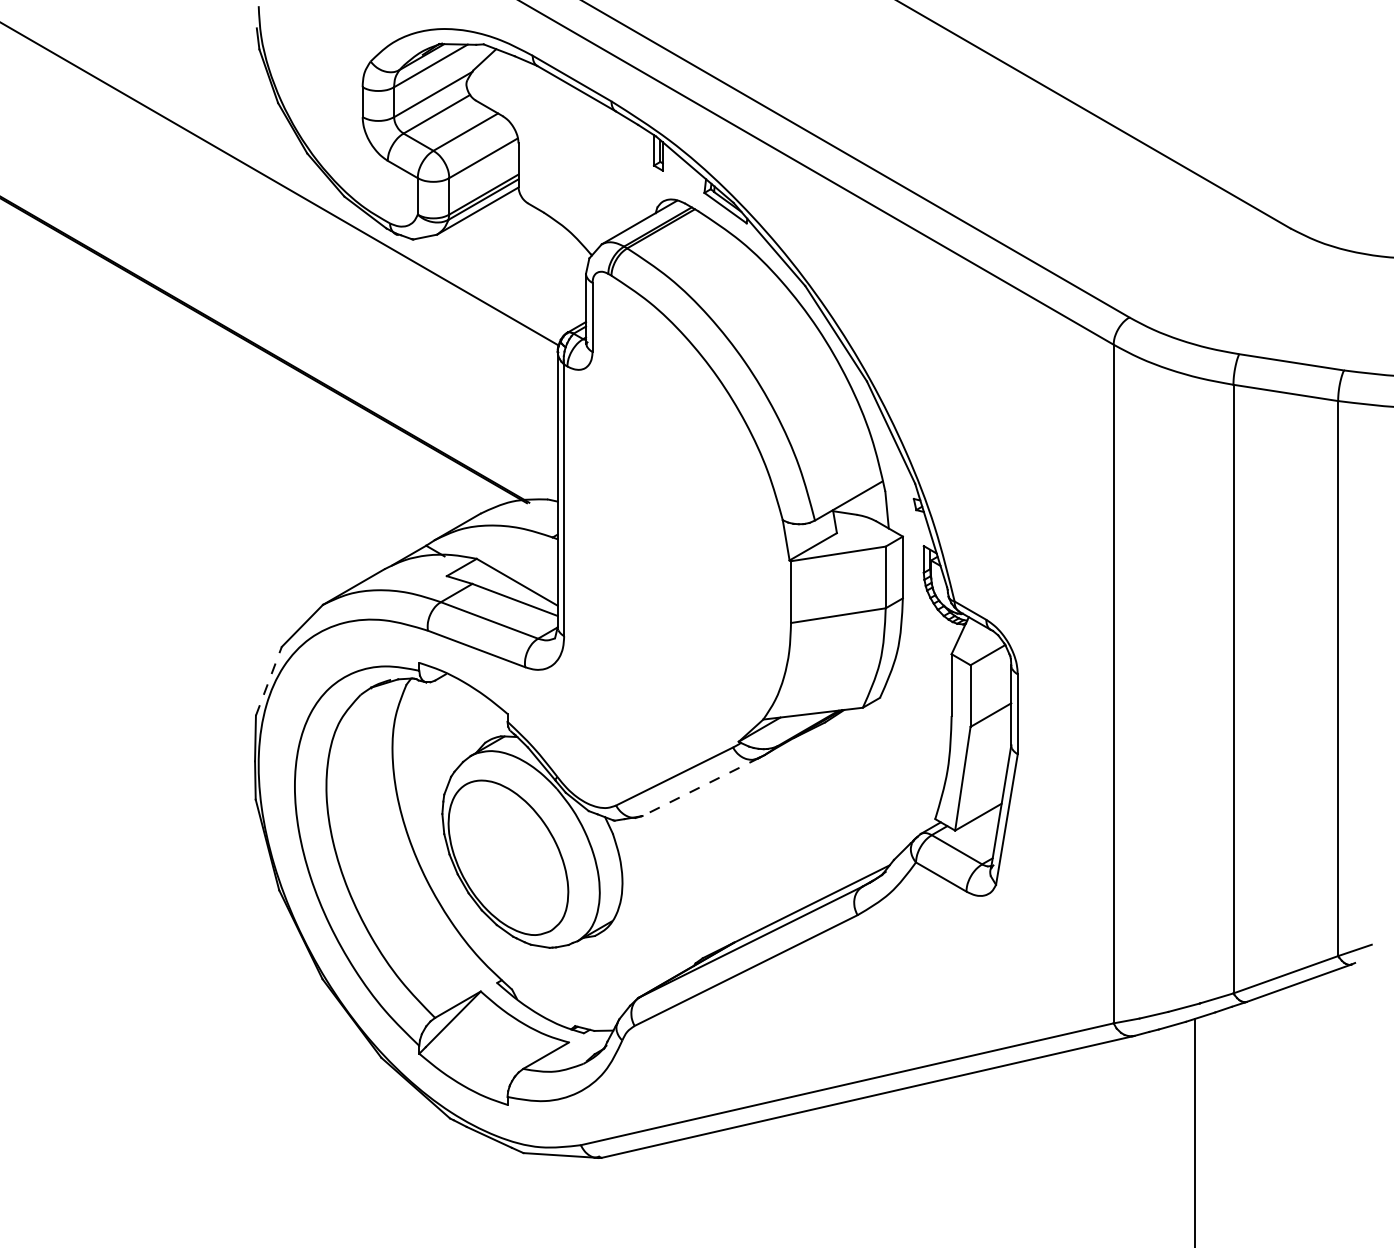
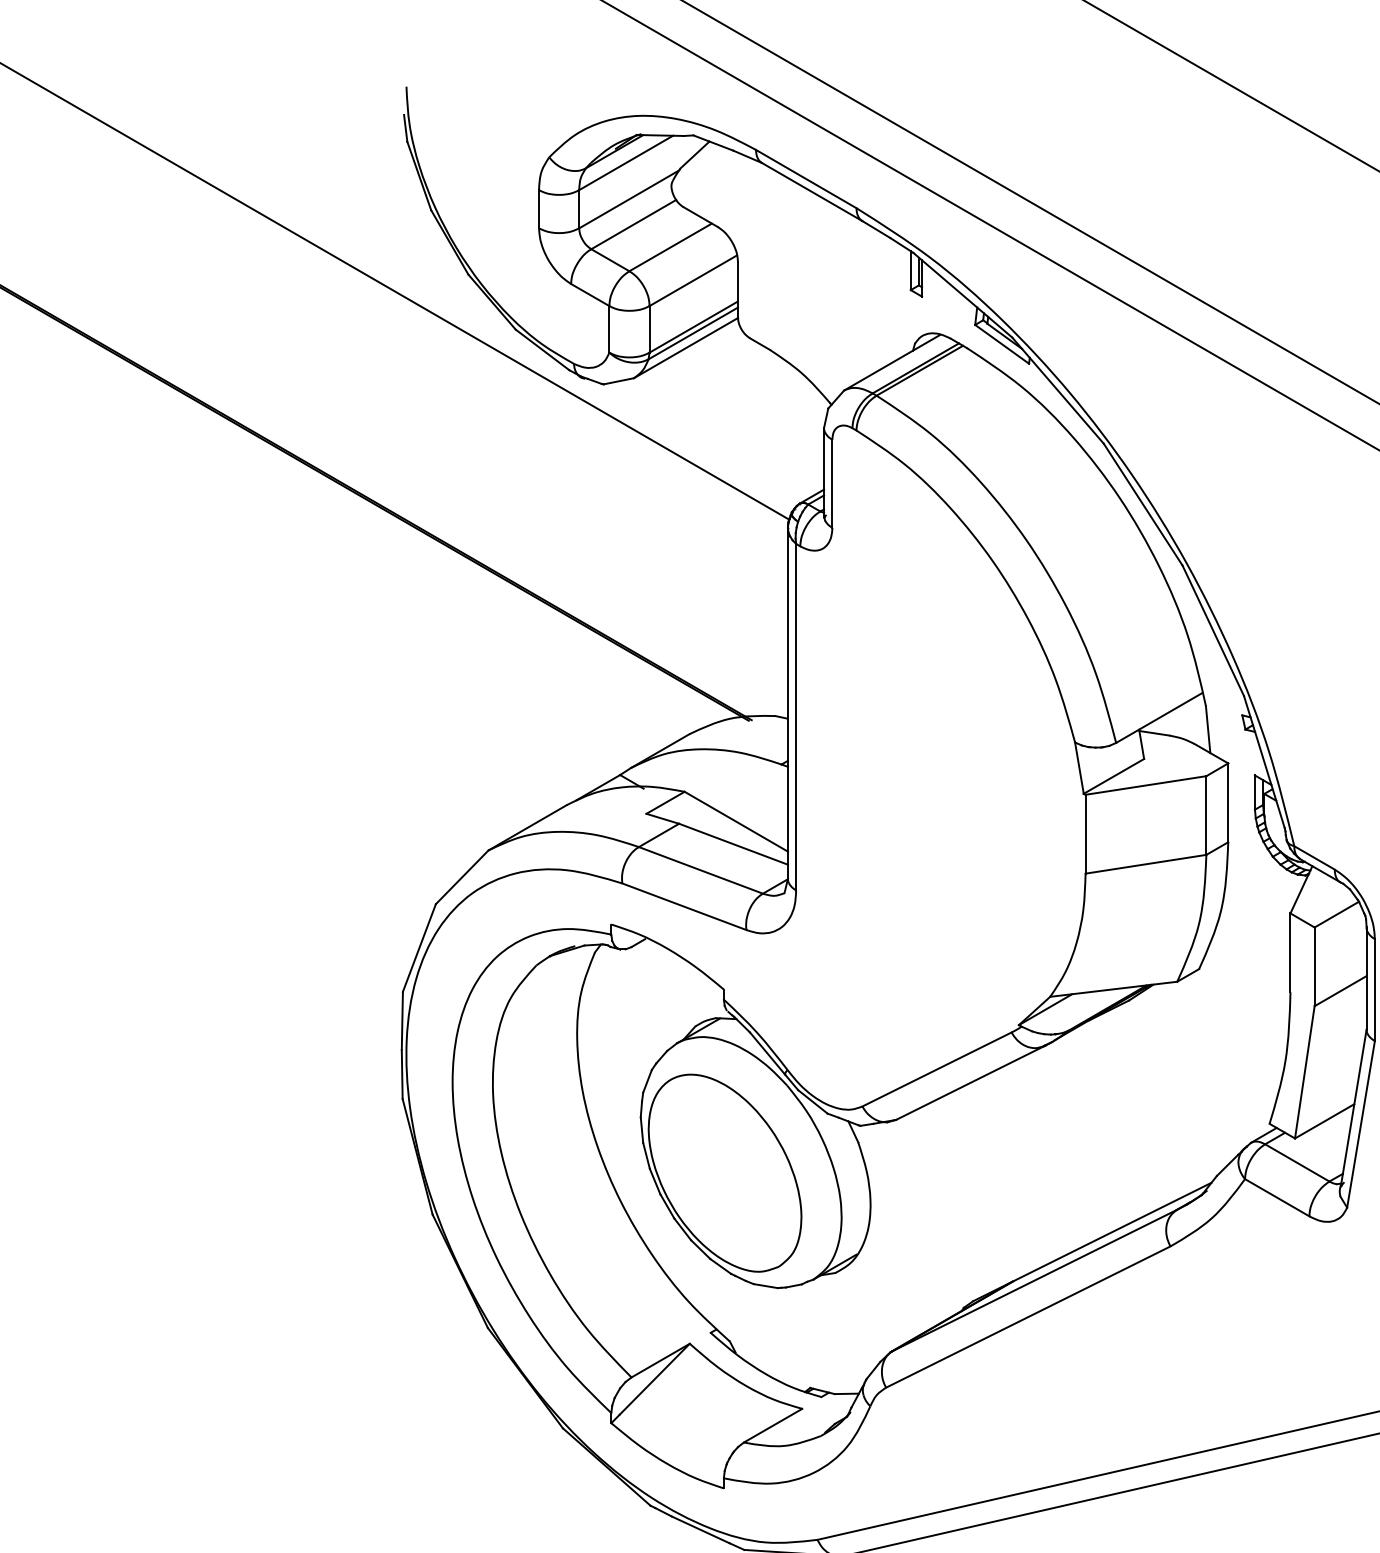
line: (268, 681) -> (418, 948), dashed -> solid
line: (700, 787) -> (970, 1083), dashed -> solid

